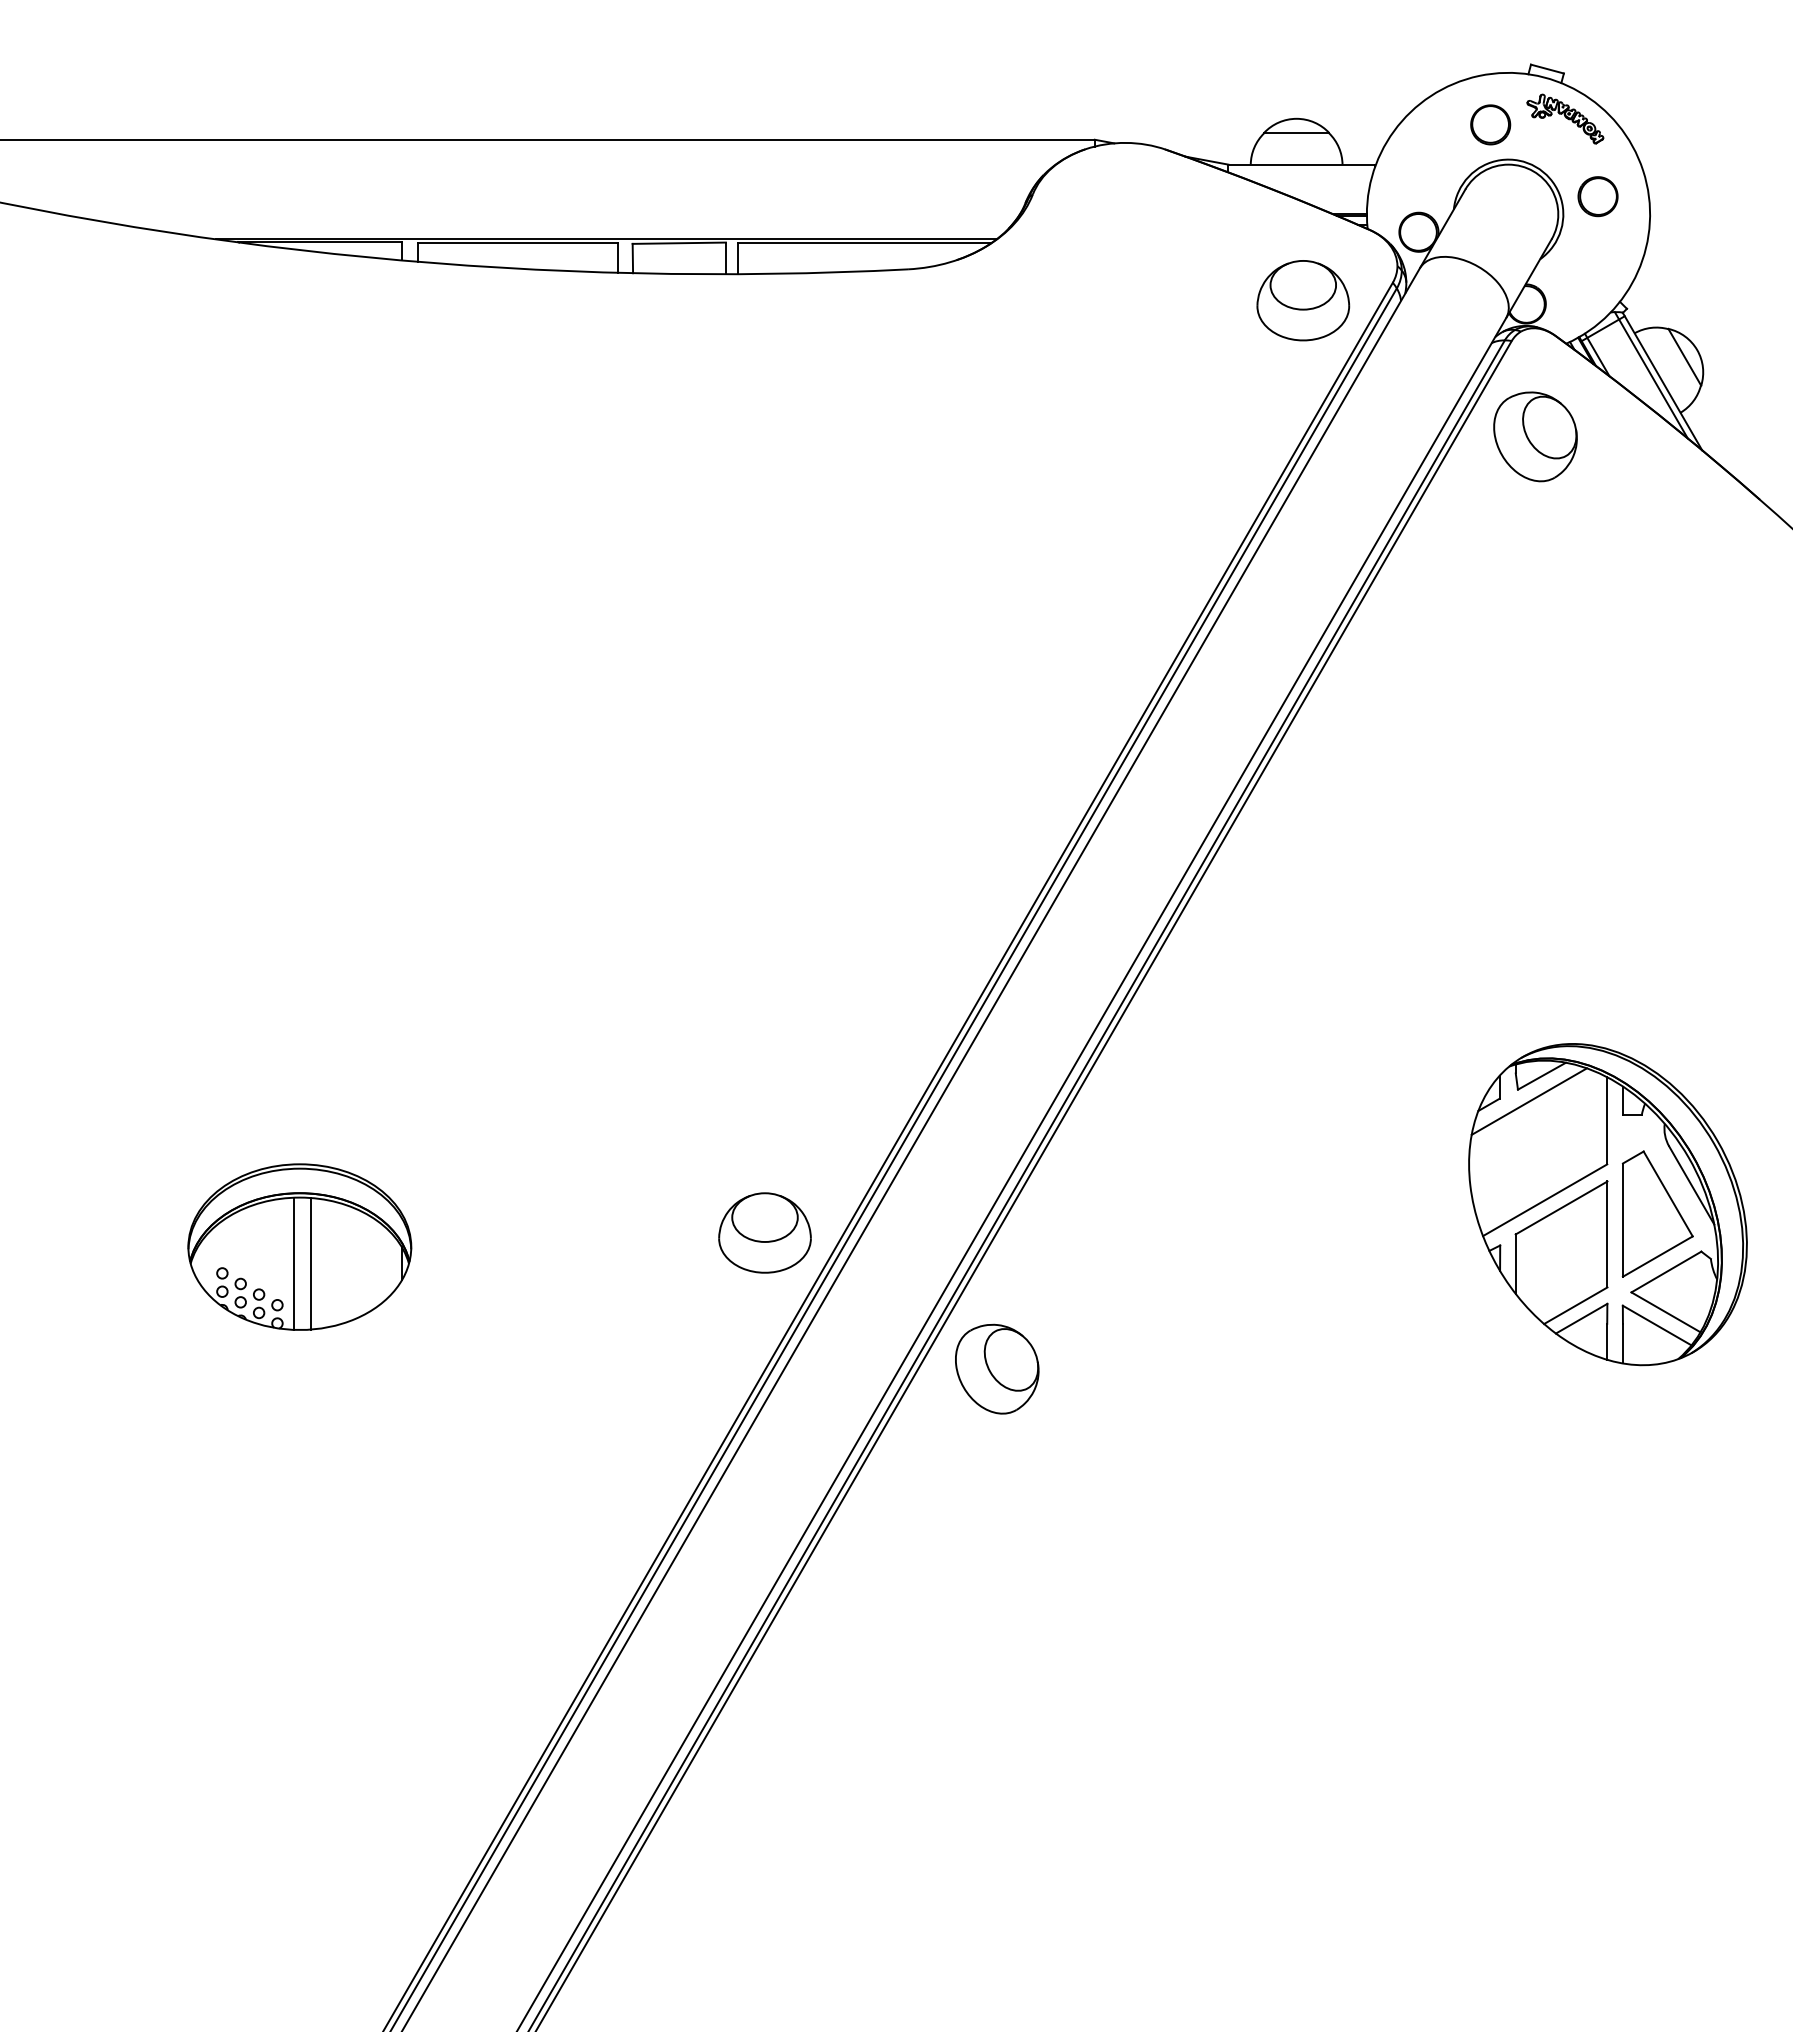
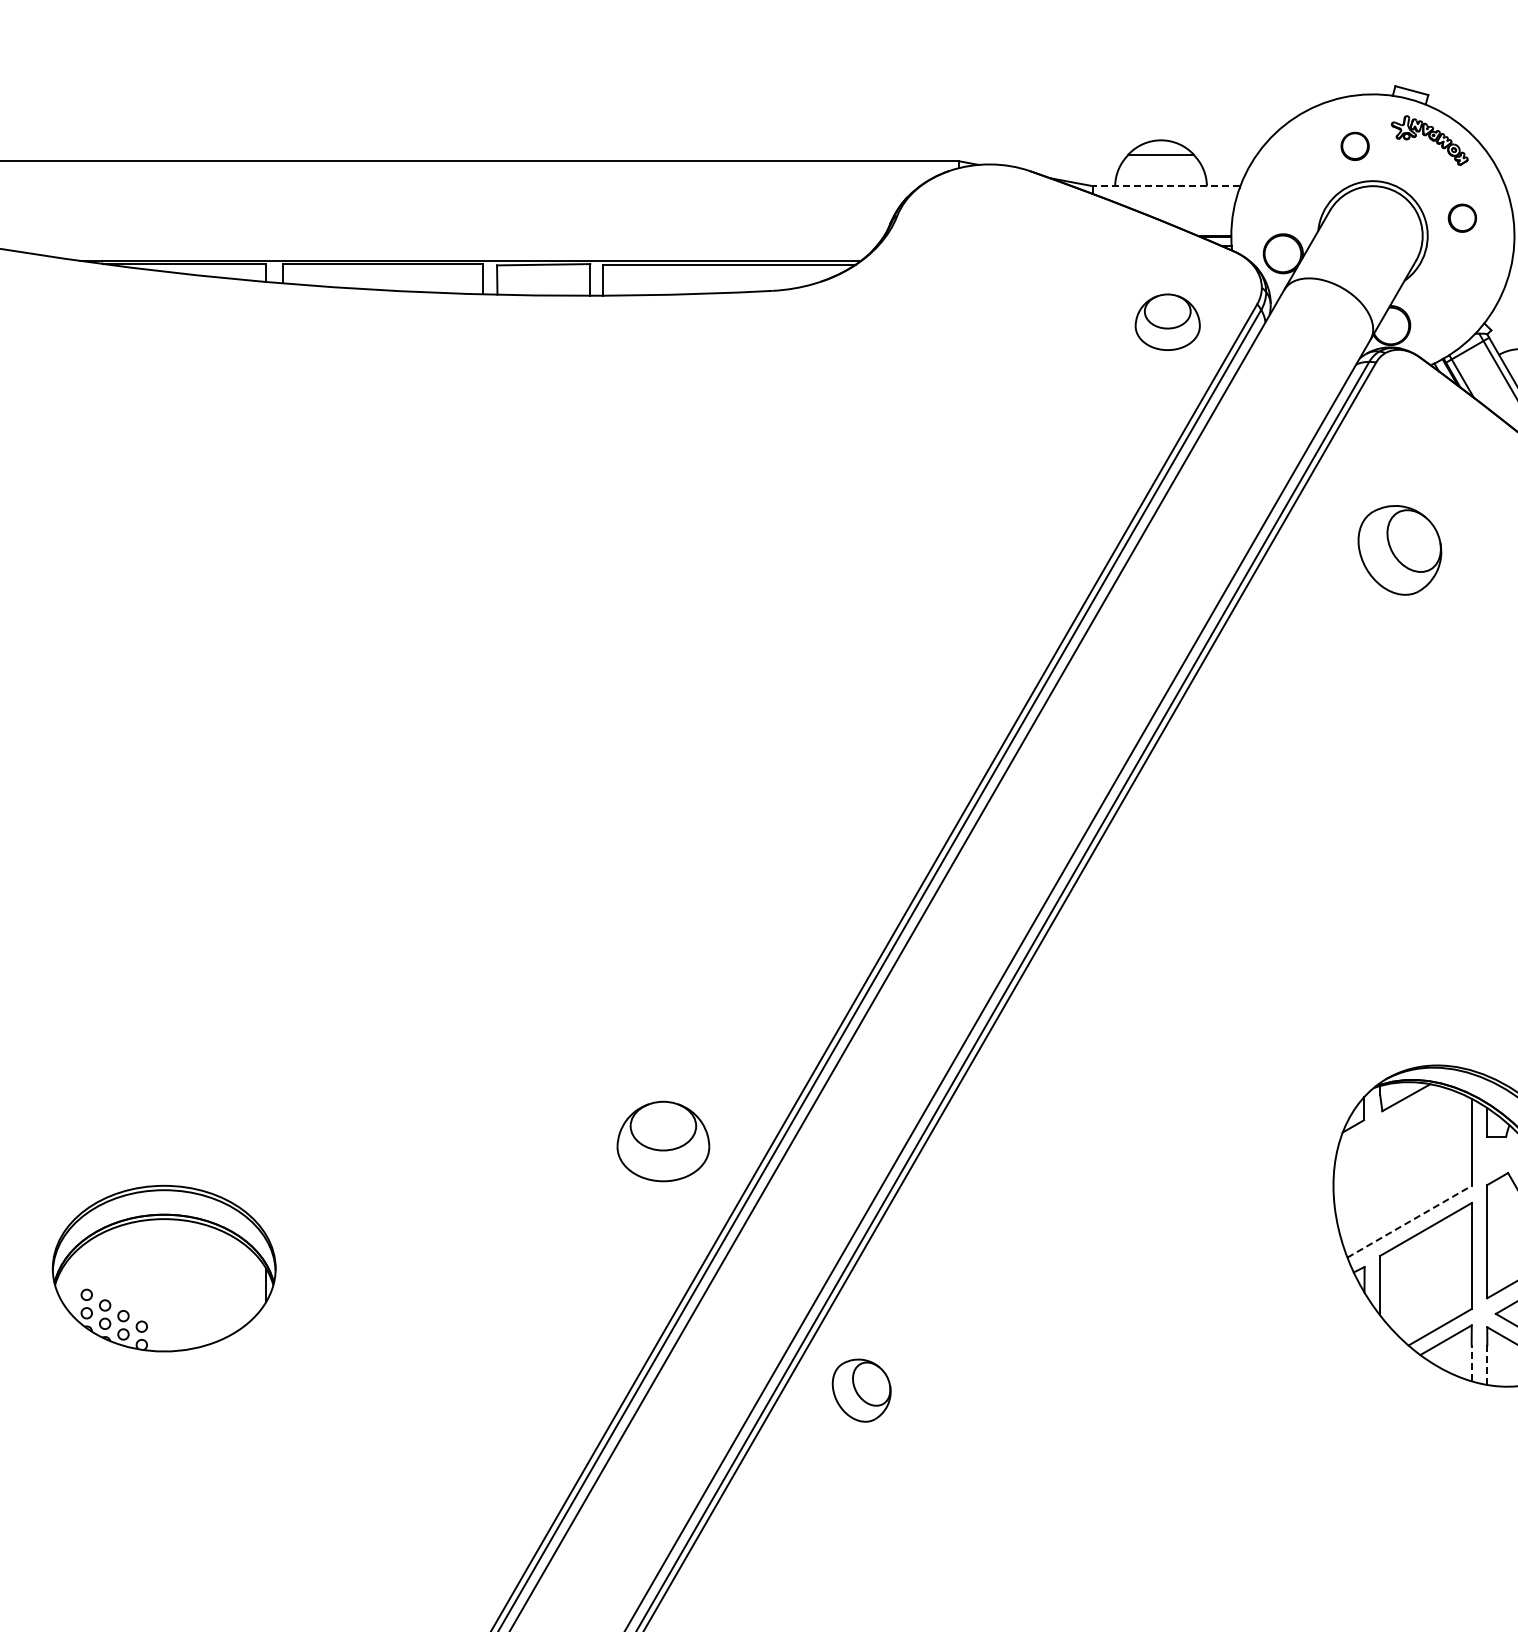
part: (1490, 124) -> (1354, 146), size x0.7
line: (1301, 164) -> (1165, 186), solid -> dashed
part: (1597, 196) -> (1461, 218), size x0.7
part: (1303, 300) -> (1167, 322), size x0.7
part: (1535, 436) -> (1399, 550), moved
line: (1528, 1101) -> (1392, 1123), removed
line: (1545, 1200) -> (1409, 1222), solid -> dashed
part: (764, 1232) -> (662, 1141), moved
line: (294, 1263) -> (158, 1285), removed
line: (310, 1263) -> (174, 1285), removed
line: (1607, 1341) -> (1471, 1363), solid -> dashed
line: (1622, 1343) -> (1486, 1365), solid -> dashed
part: (997, 1368) -> (861, 1390), size x0.7

